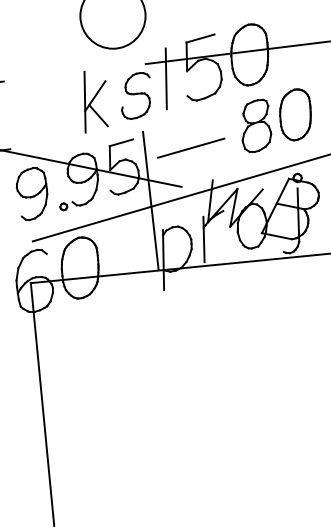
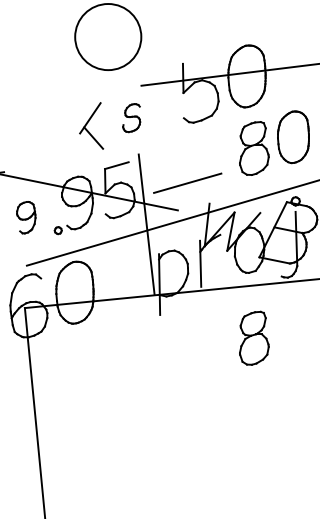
line: (200, 38) -> (197, 59), removed
line: (165, 78) -> (161, 100), removed
part: (135, 95) -> (131, 117), size x0.6
line: (84, 101) -> (79, 123), removed
line: (191, 147) -> (187, 182), moved
part: (32, 193) -> (26, 217), size x0.6
part: (256, 312) -> (253, 337), added

